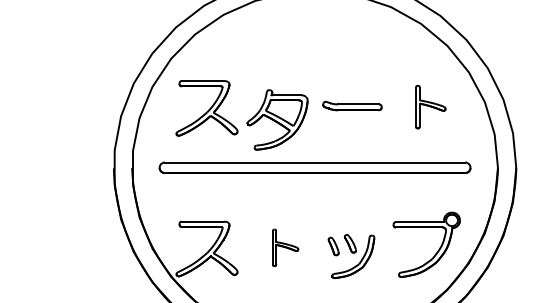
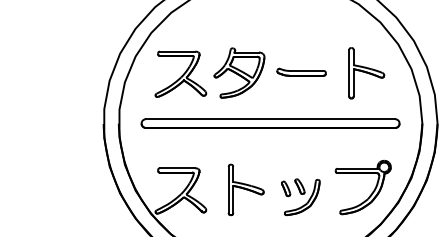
part: (430, 106) -> (366, 72), size x1.43
part: (277, 119) -> (239, 72), moved
part: (285, 247) -> (246, 189), size x1.67

